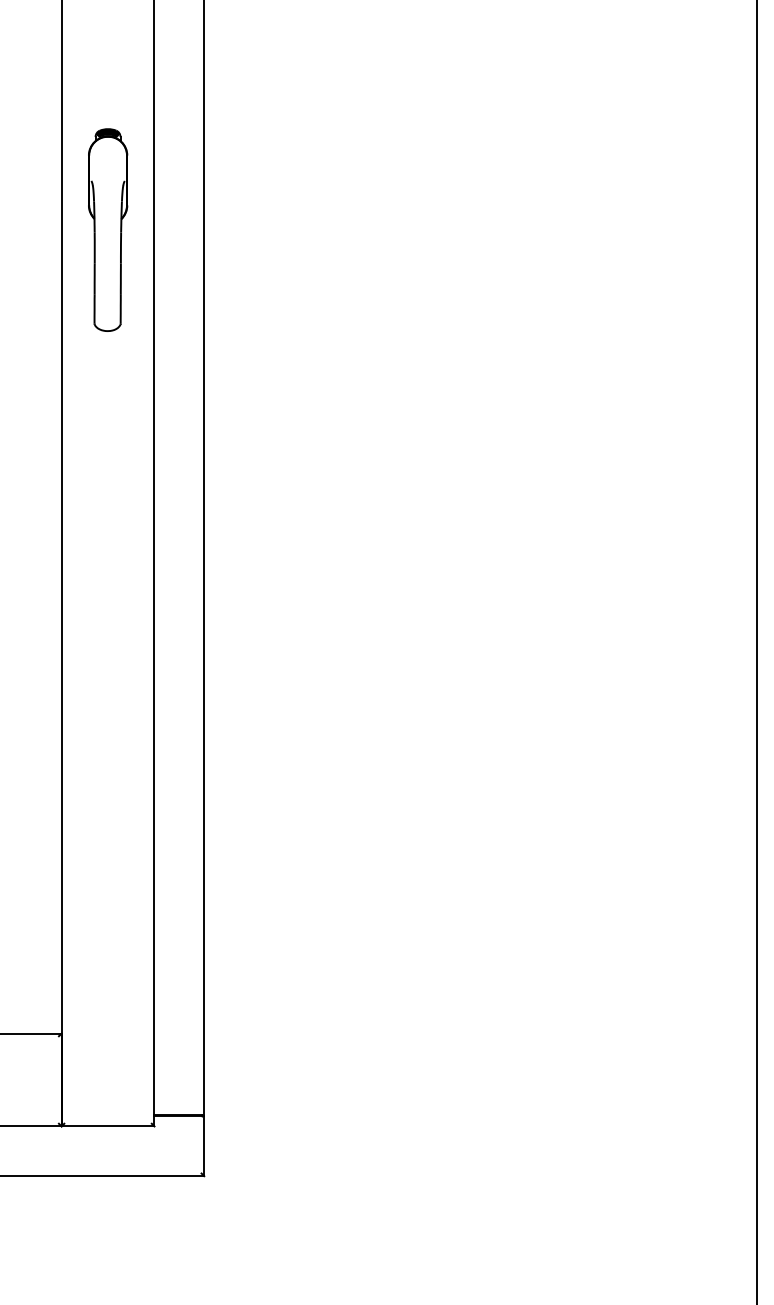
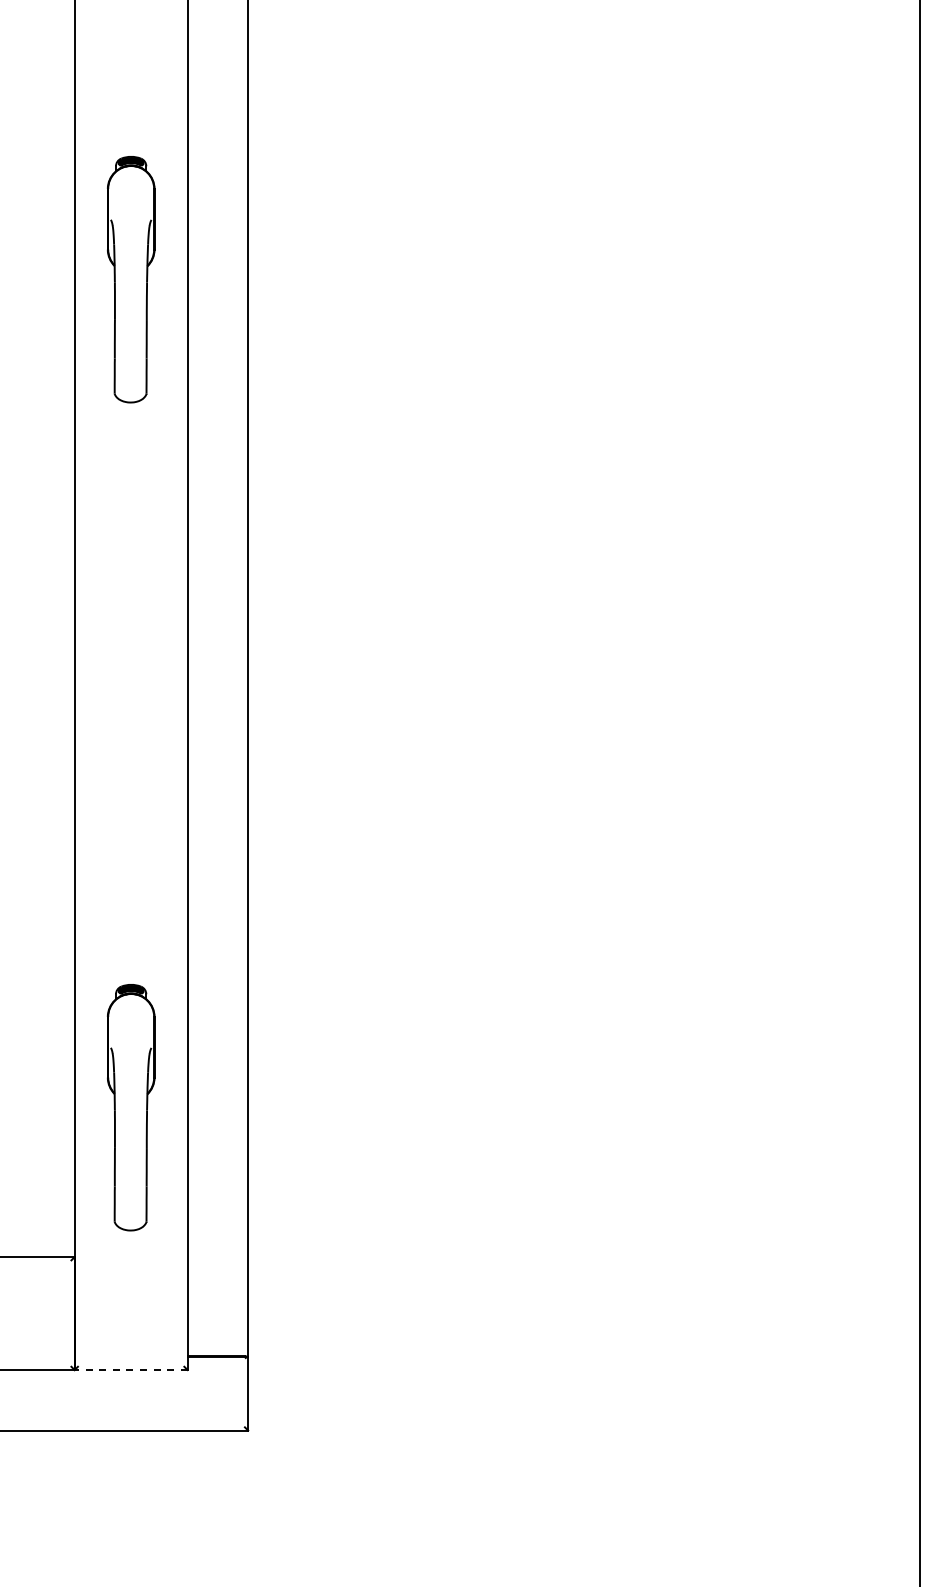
part: (108, 910) -> (131, 1107), added
line: (107, 1126) -> (130, 1370), solid -> dashed

